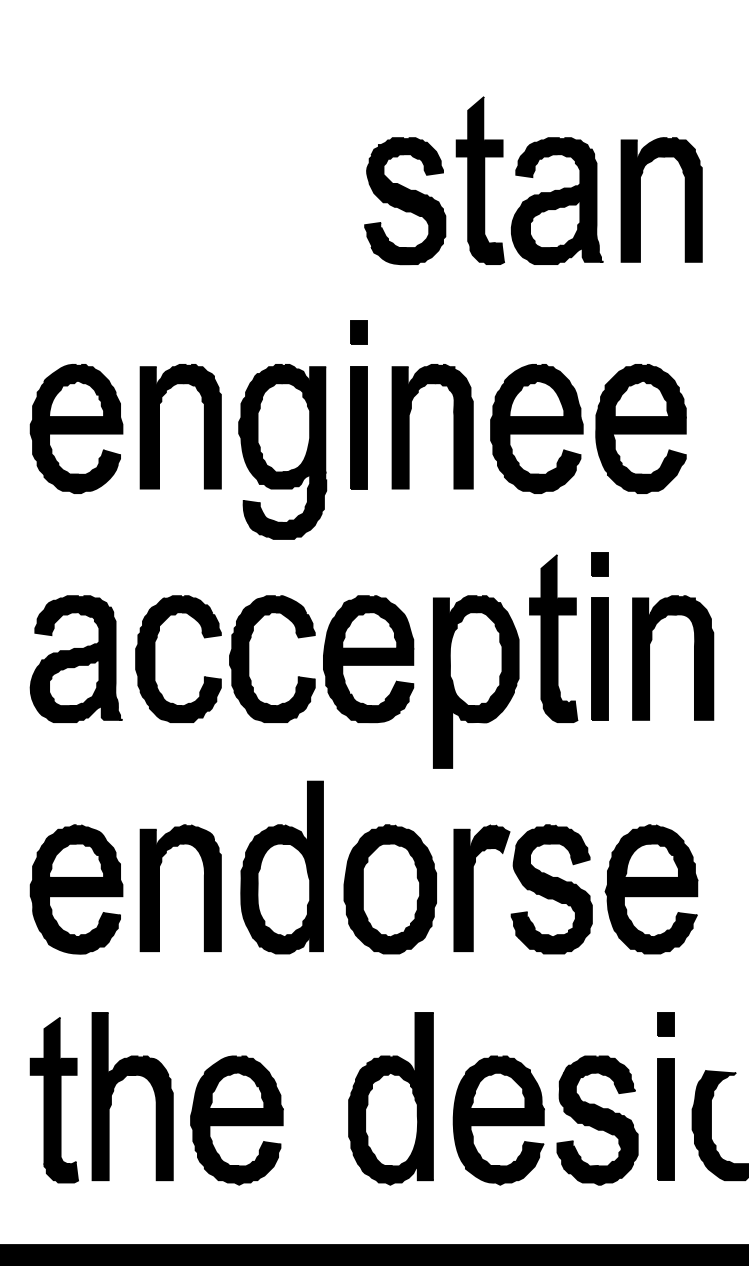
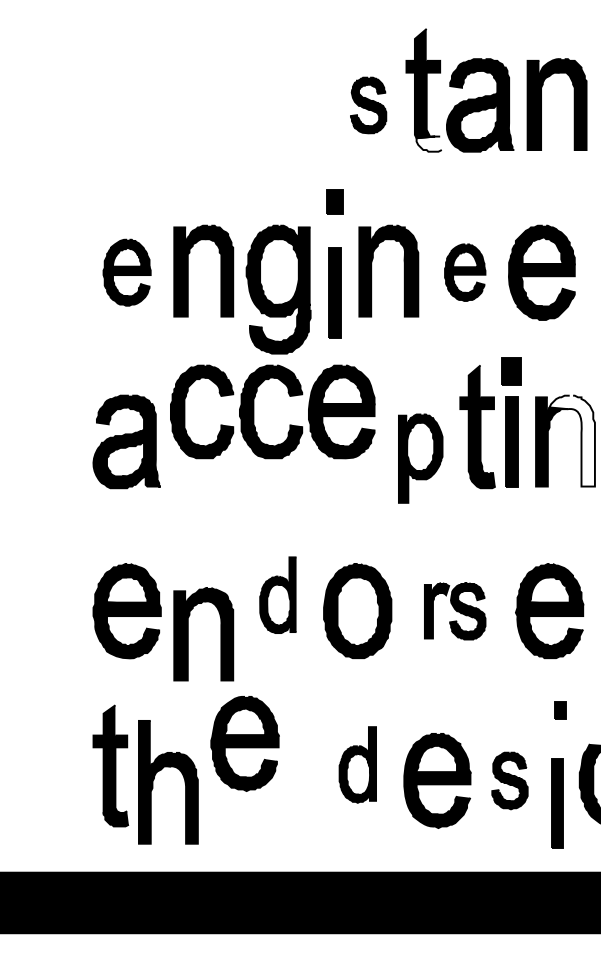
part: (405, 201) -> (368, 105), size x0.6
fill: (486, 252) -> (428, 143), removed
part: (358, 333) -> (334, 202), size x1.4
part: (358, 427) -> (334, 292), moved
part: (75, 428) -> (126, 272), size x0.7
part: (535, 428) -> (464, 272), size x0.6
part: (599, 564) -> (511, 372), size x1.6
fill: (681, 657) -> (571, 440), removed
part: (249, 658) -> (254, 411), moved
part: (475, 681) -> (420, 458), size x0.7
part: (281, 868) -> (277, 595), size x0.6
part: (160, 888) -> (188, 634), moved
part: (522, 889) -> (454, 611), size x0.6
part: (123, 1080) -> (161, 770), moved
part: (390, 1098) -> (357, 764), size x0.6
part: (236, 1119) -> (244, 743), moved
part: (596, 1119) -> (509, 780), size x0.6
part: (666, 1119) -> (557, 803), moved

